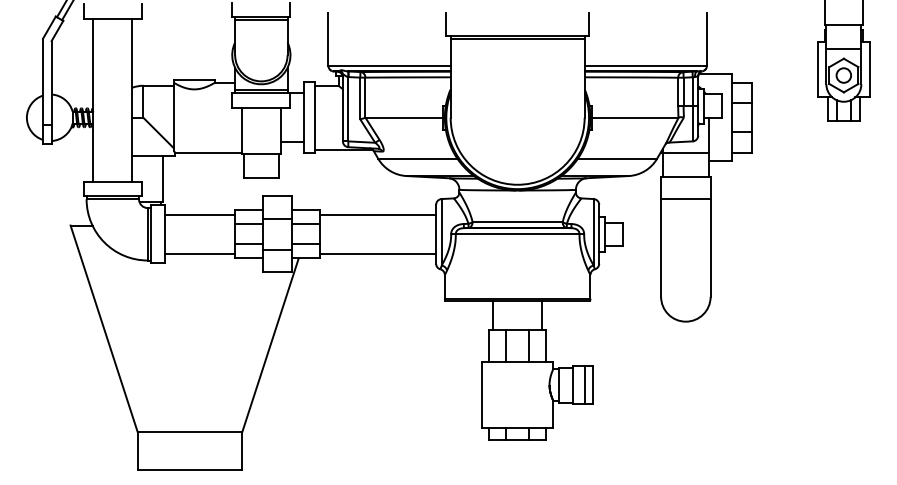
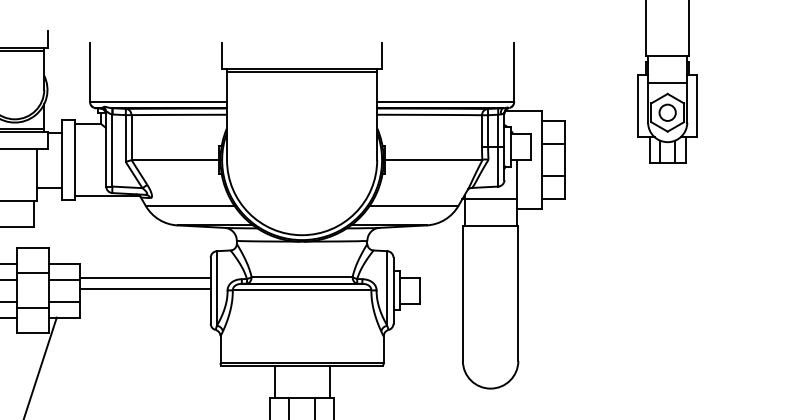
line: (685, 198) -> (490, 250), removed
line: (377, 214) -> (145, 288), moved
line: (377, 253) -> (145, 277), moved

